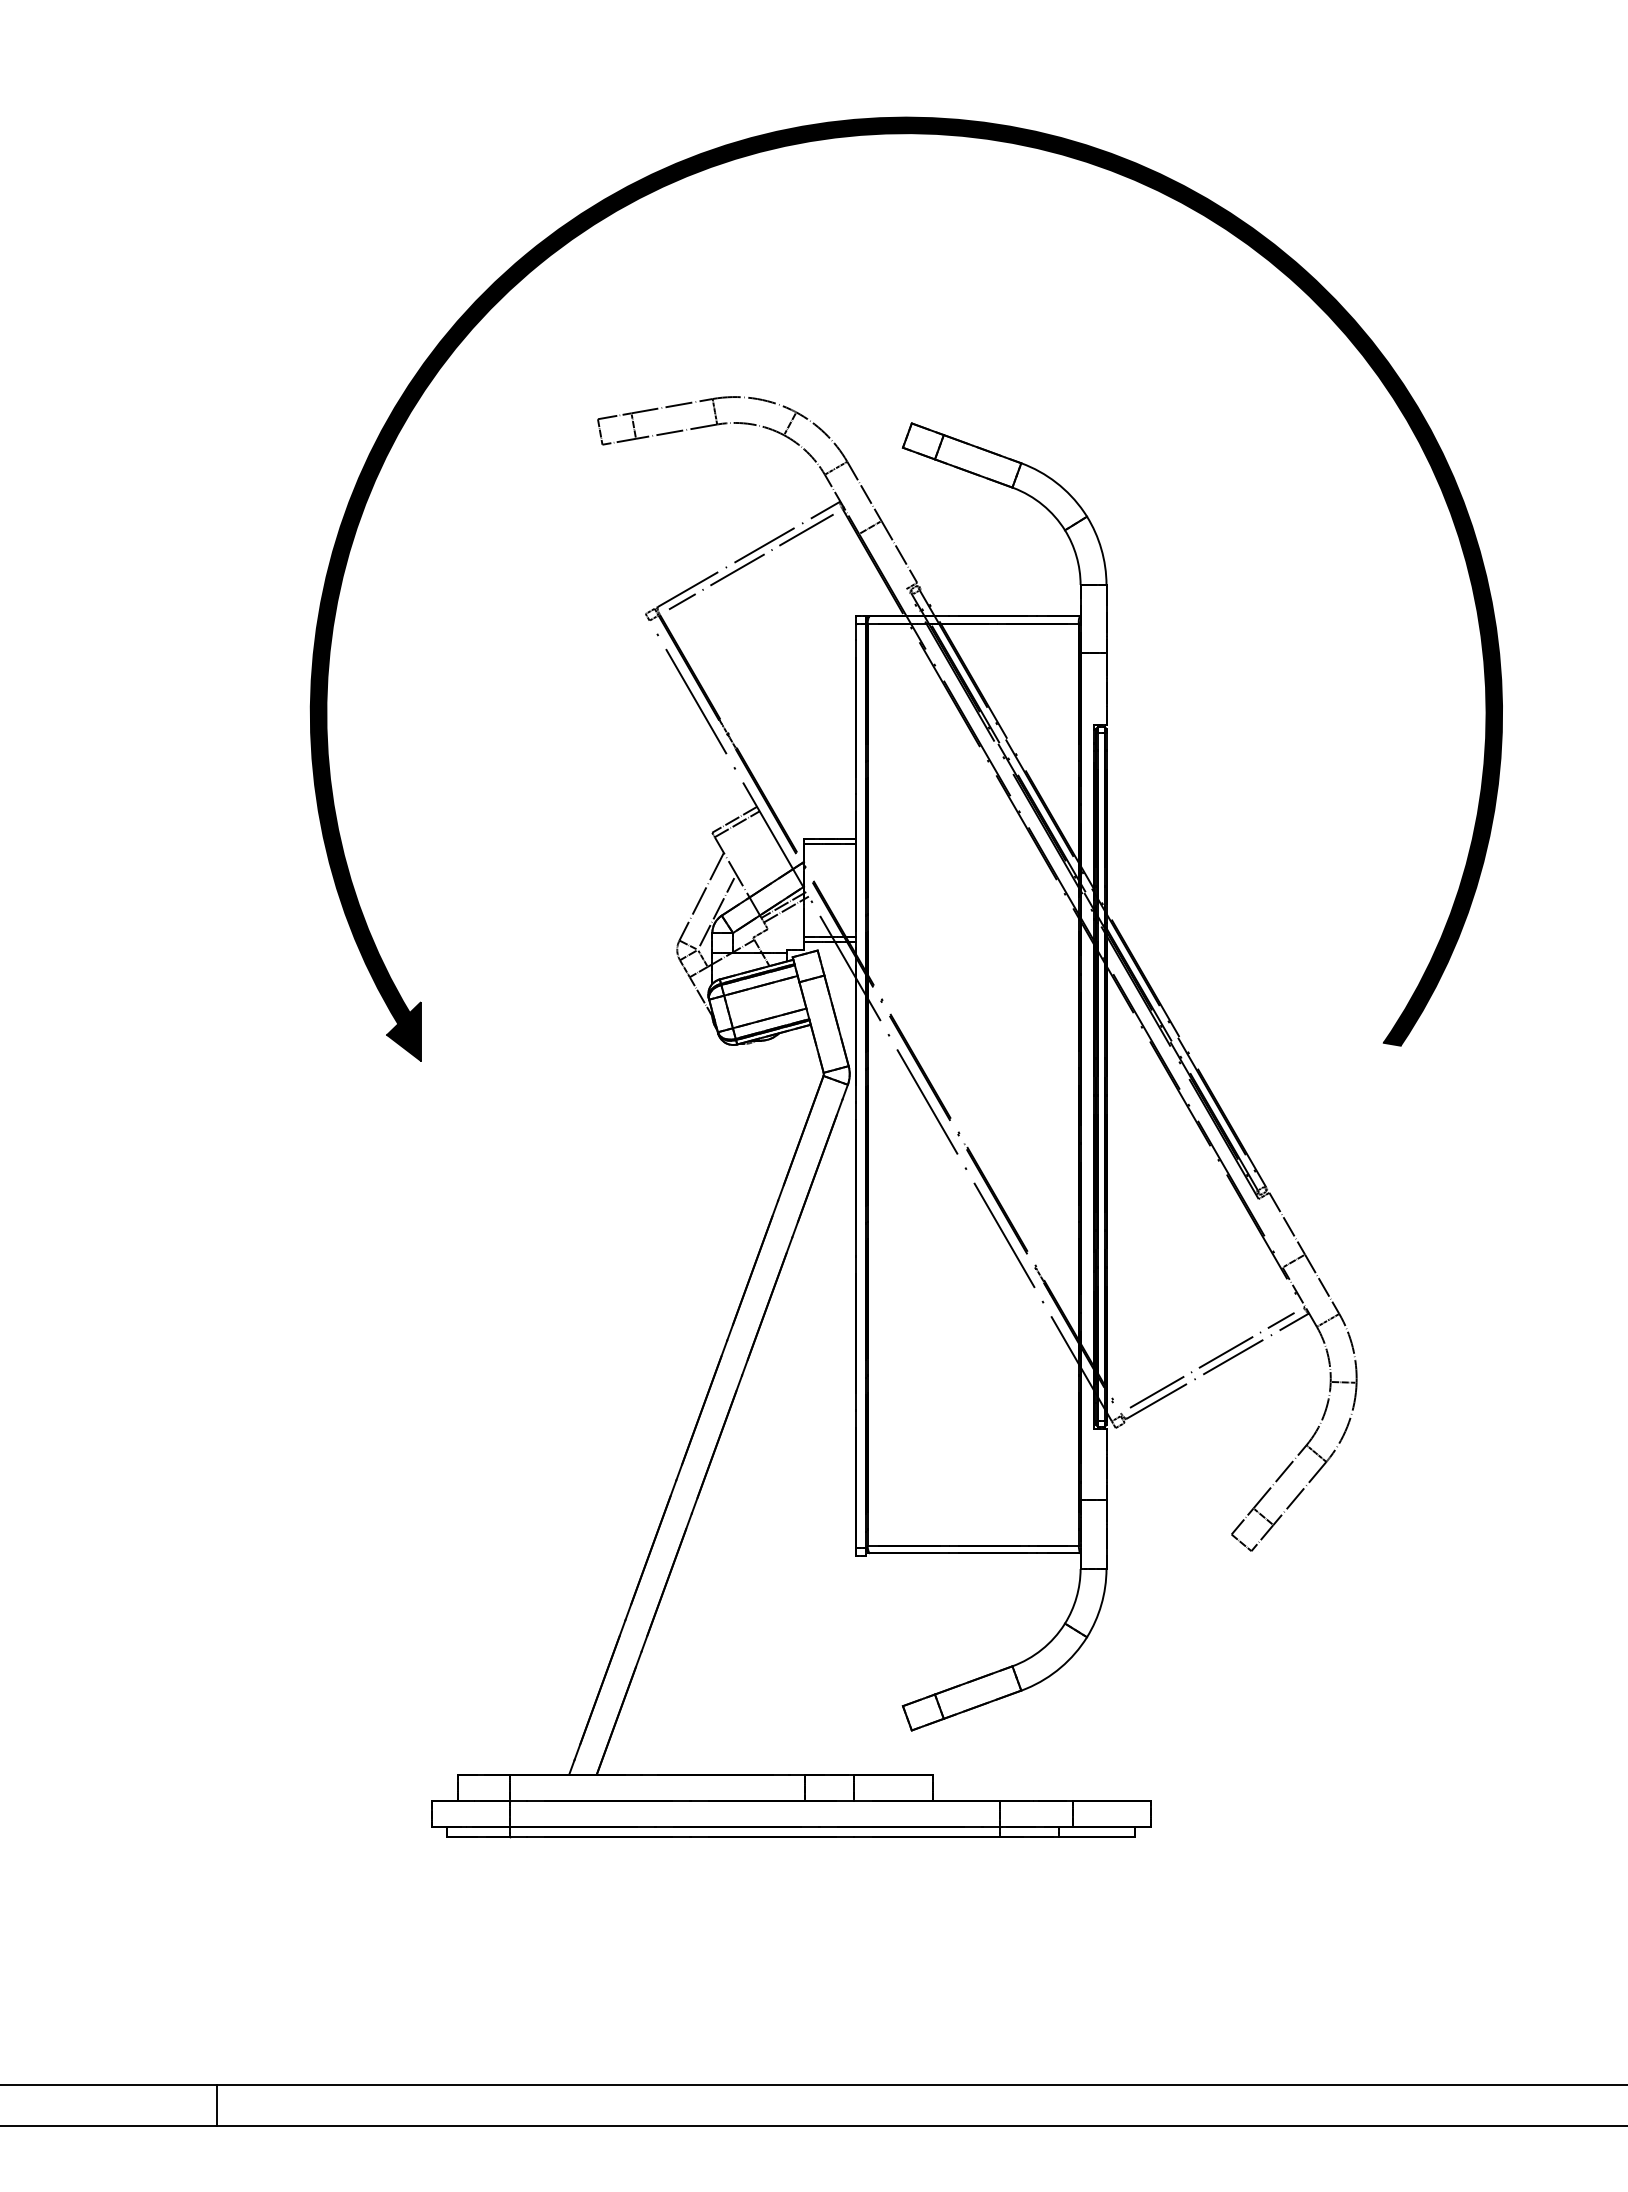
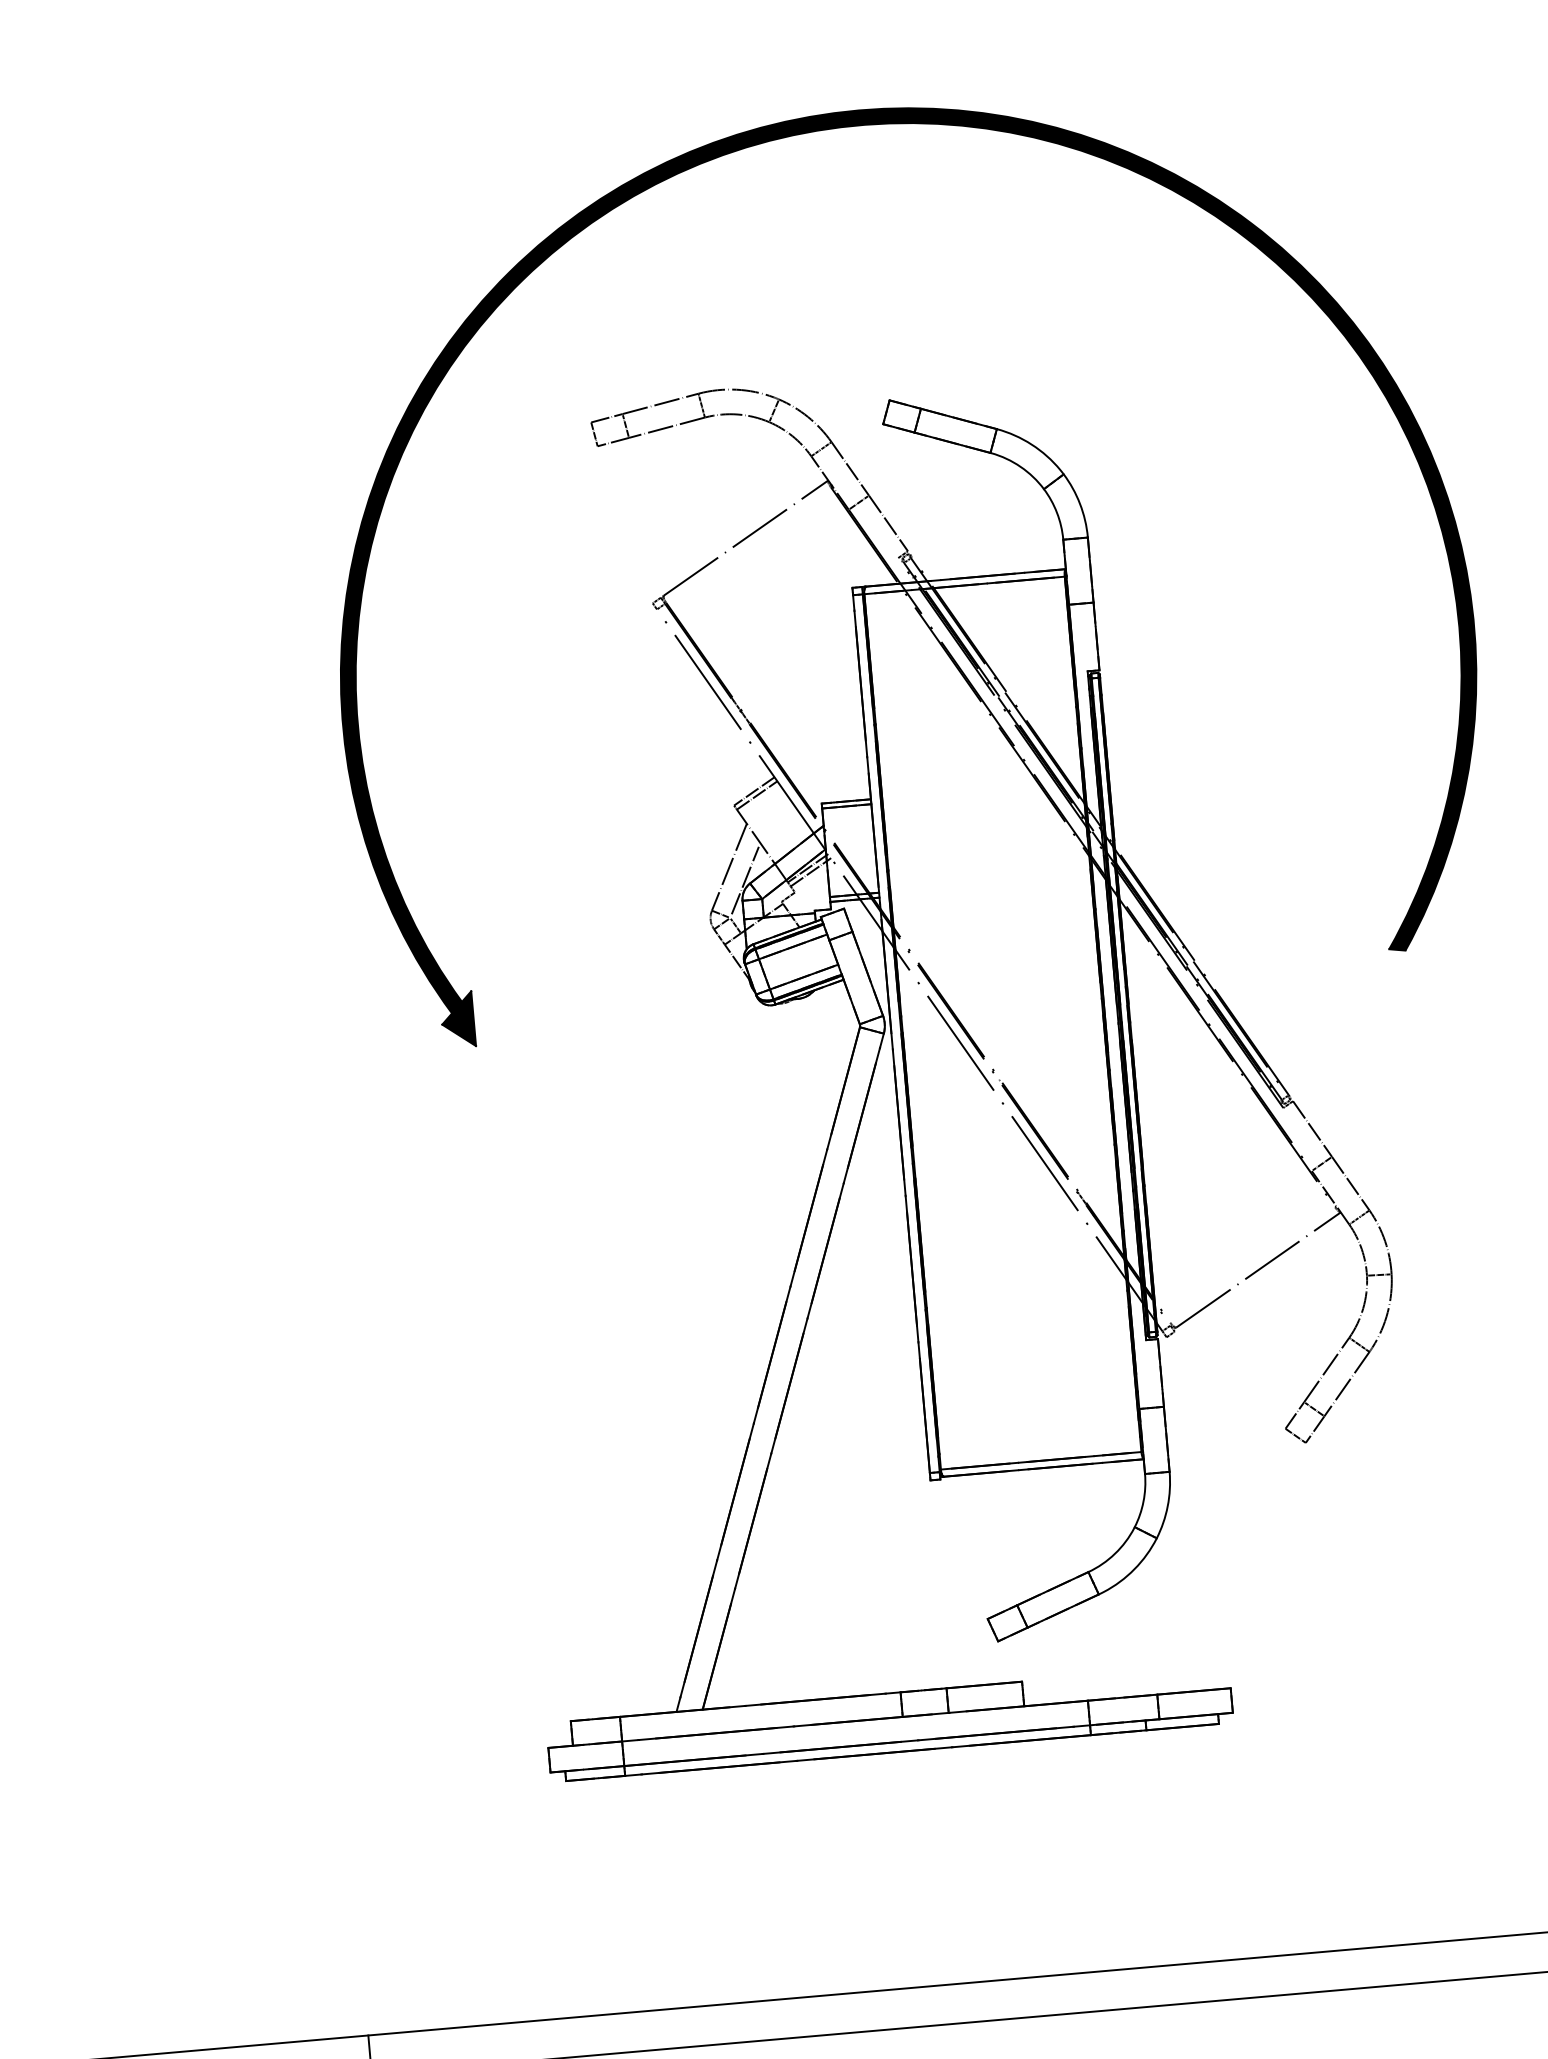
line: (751, 561) -> (748, 544), removed
line: (1212, 1359) -> (1252, 1264), removed

